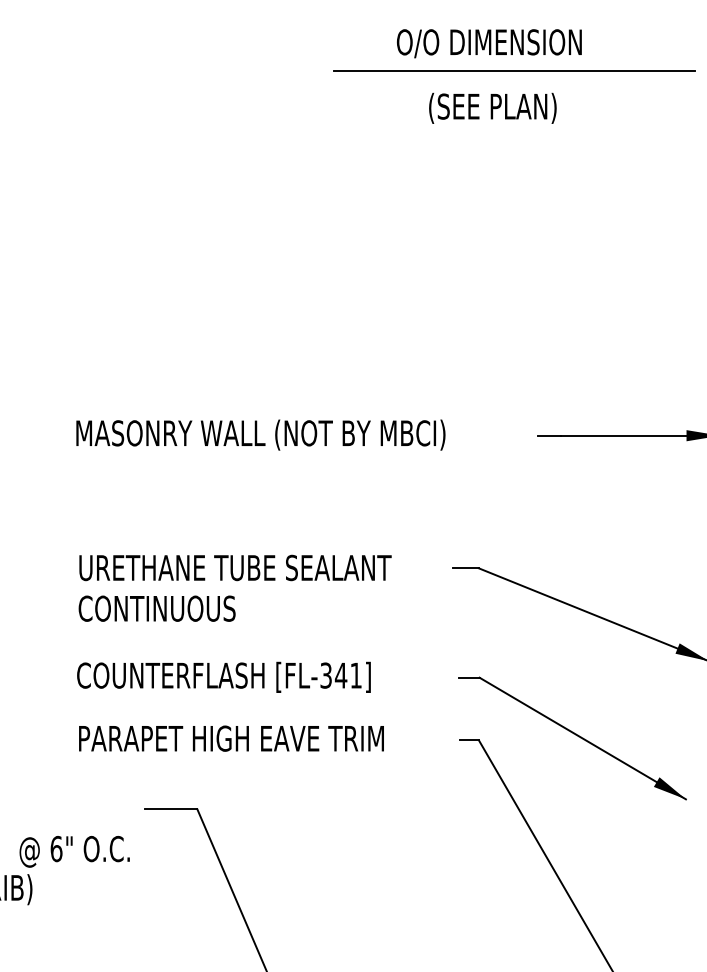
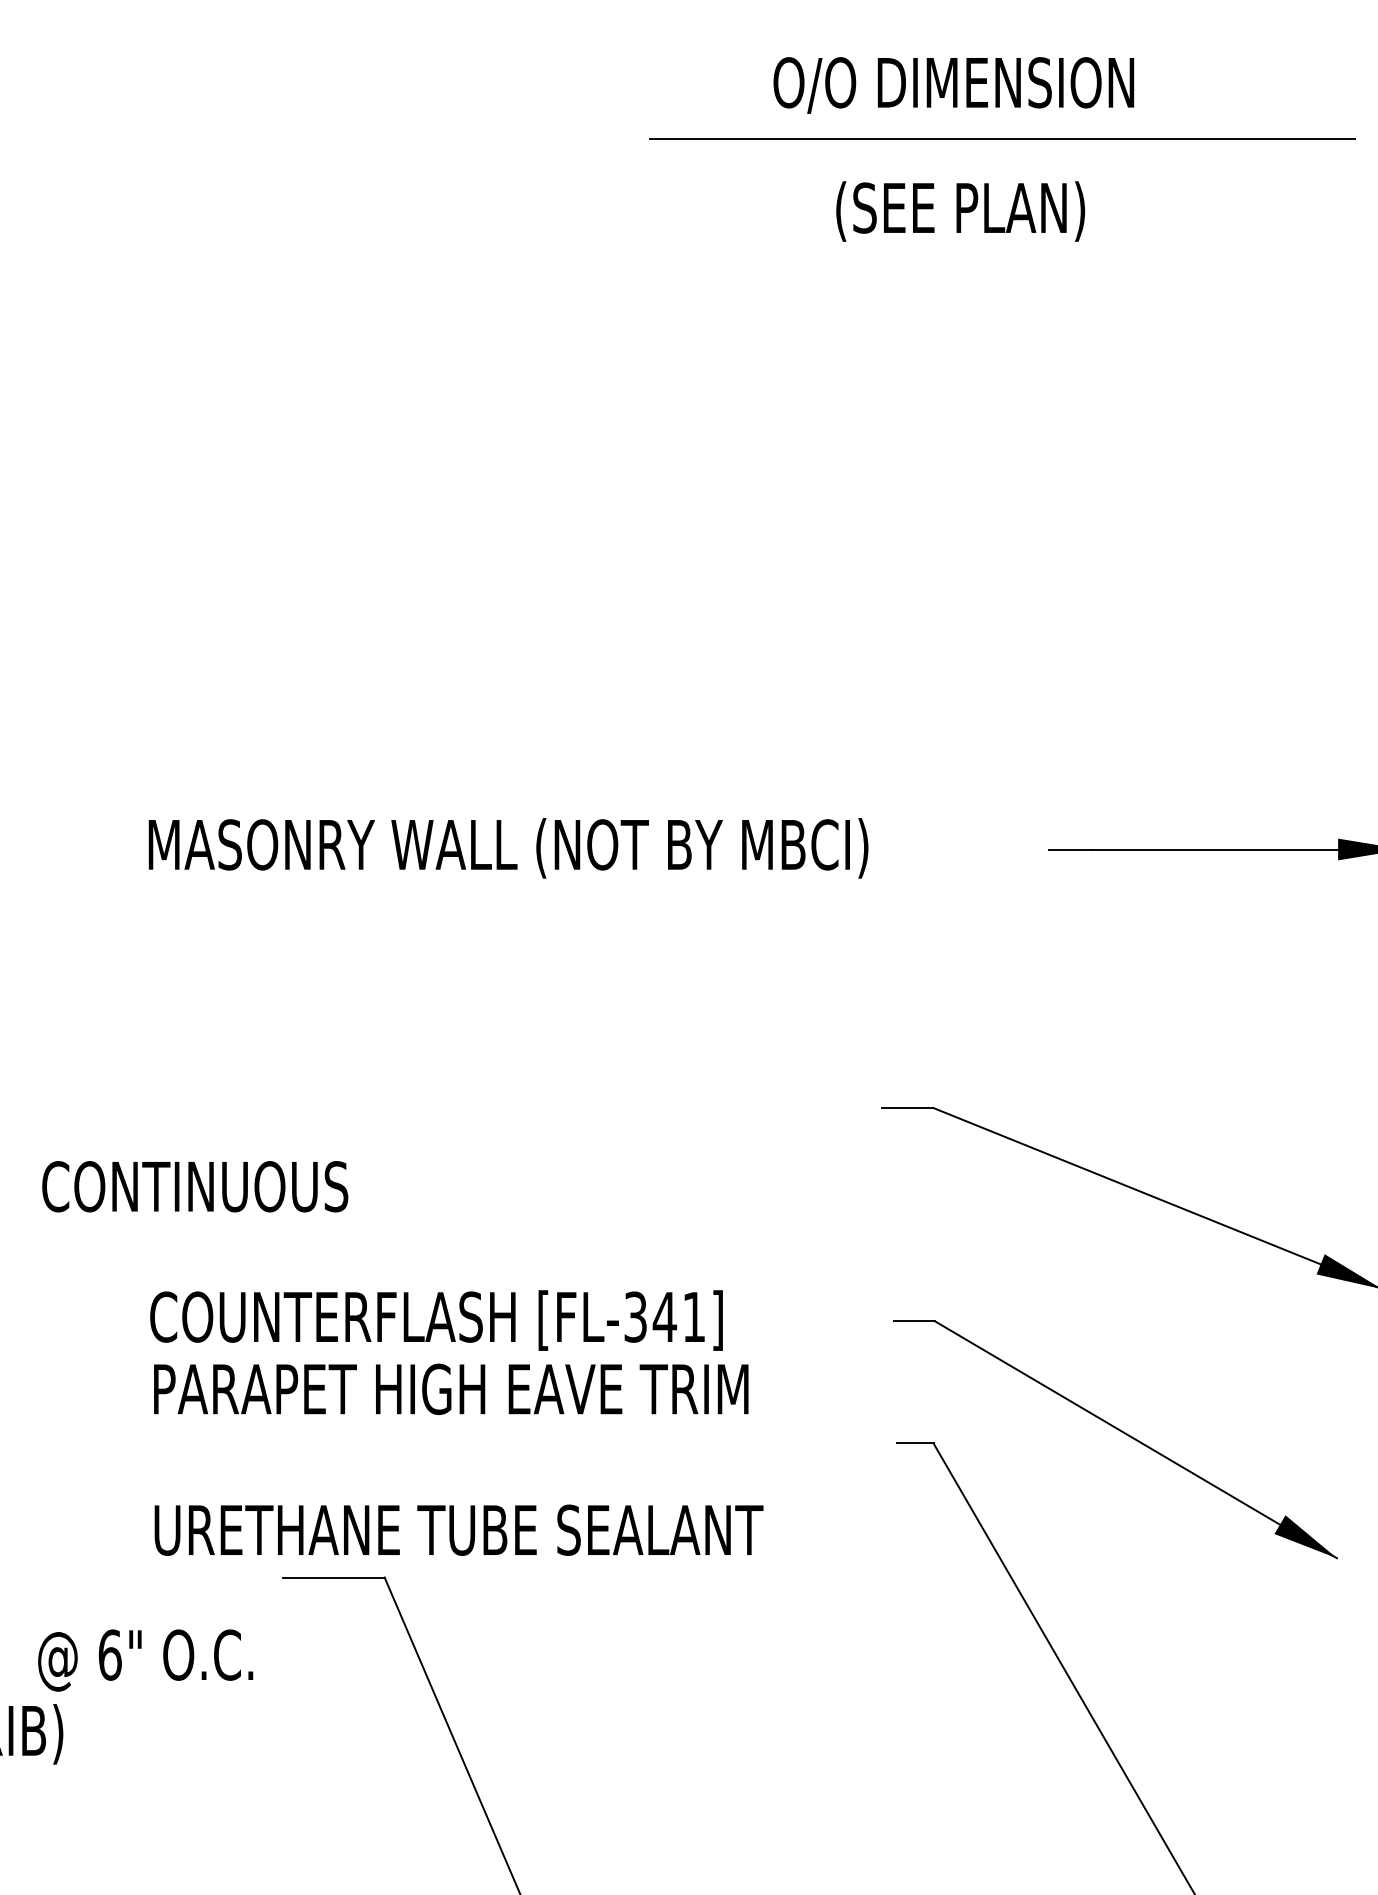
text: (235, 567) -> (459, 1529), moved
text: (156, 608) -> (193, 1186), moved
text: (231, 738) -> (451, 1388), moved

